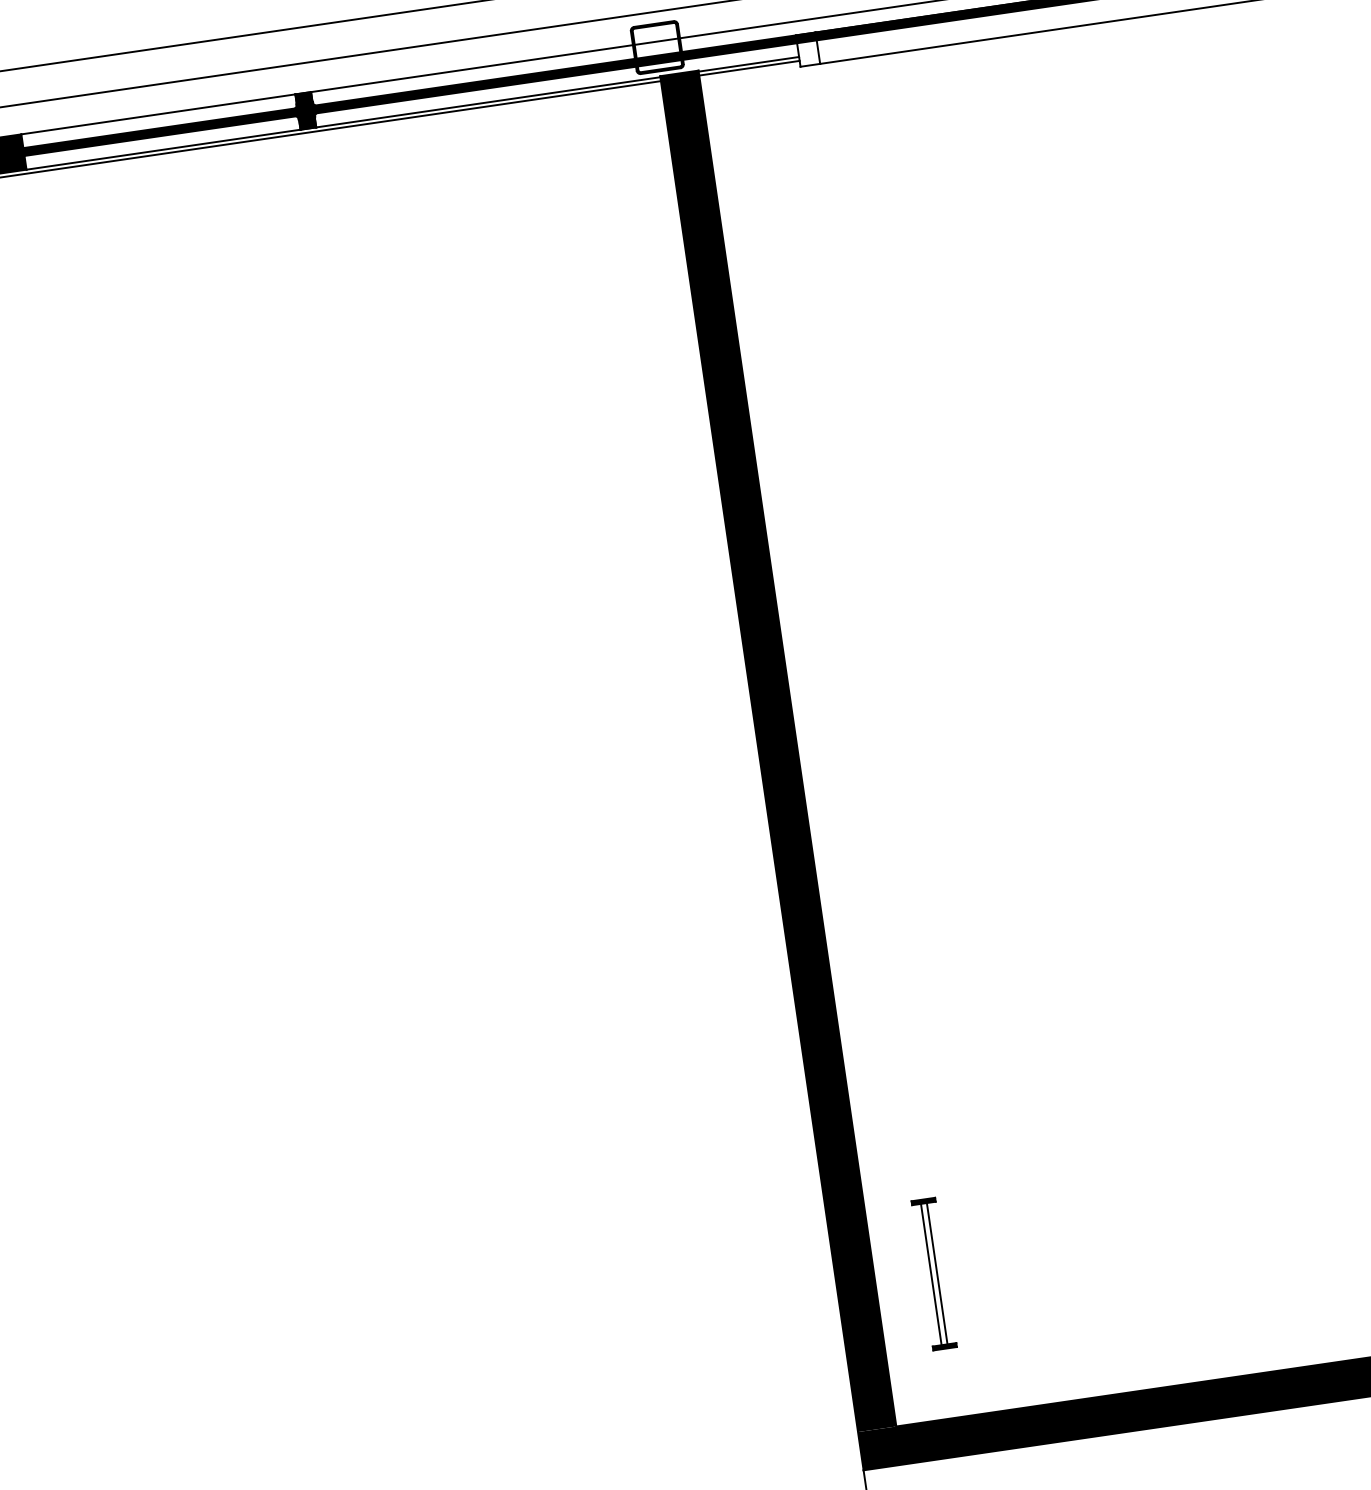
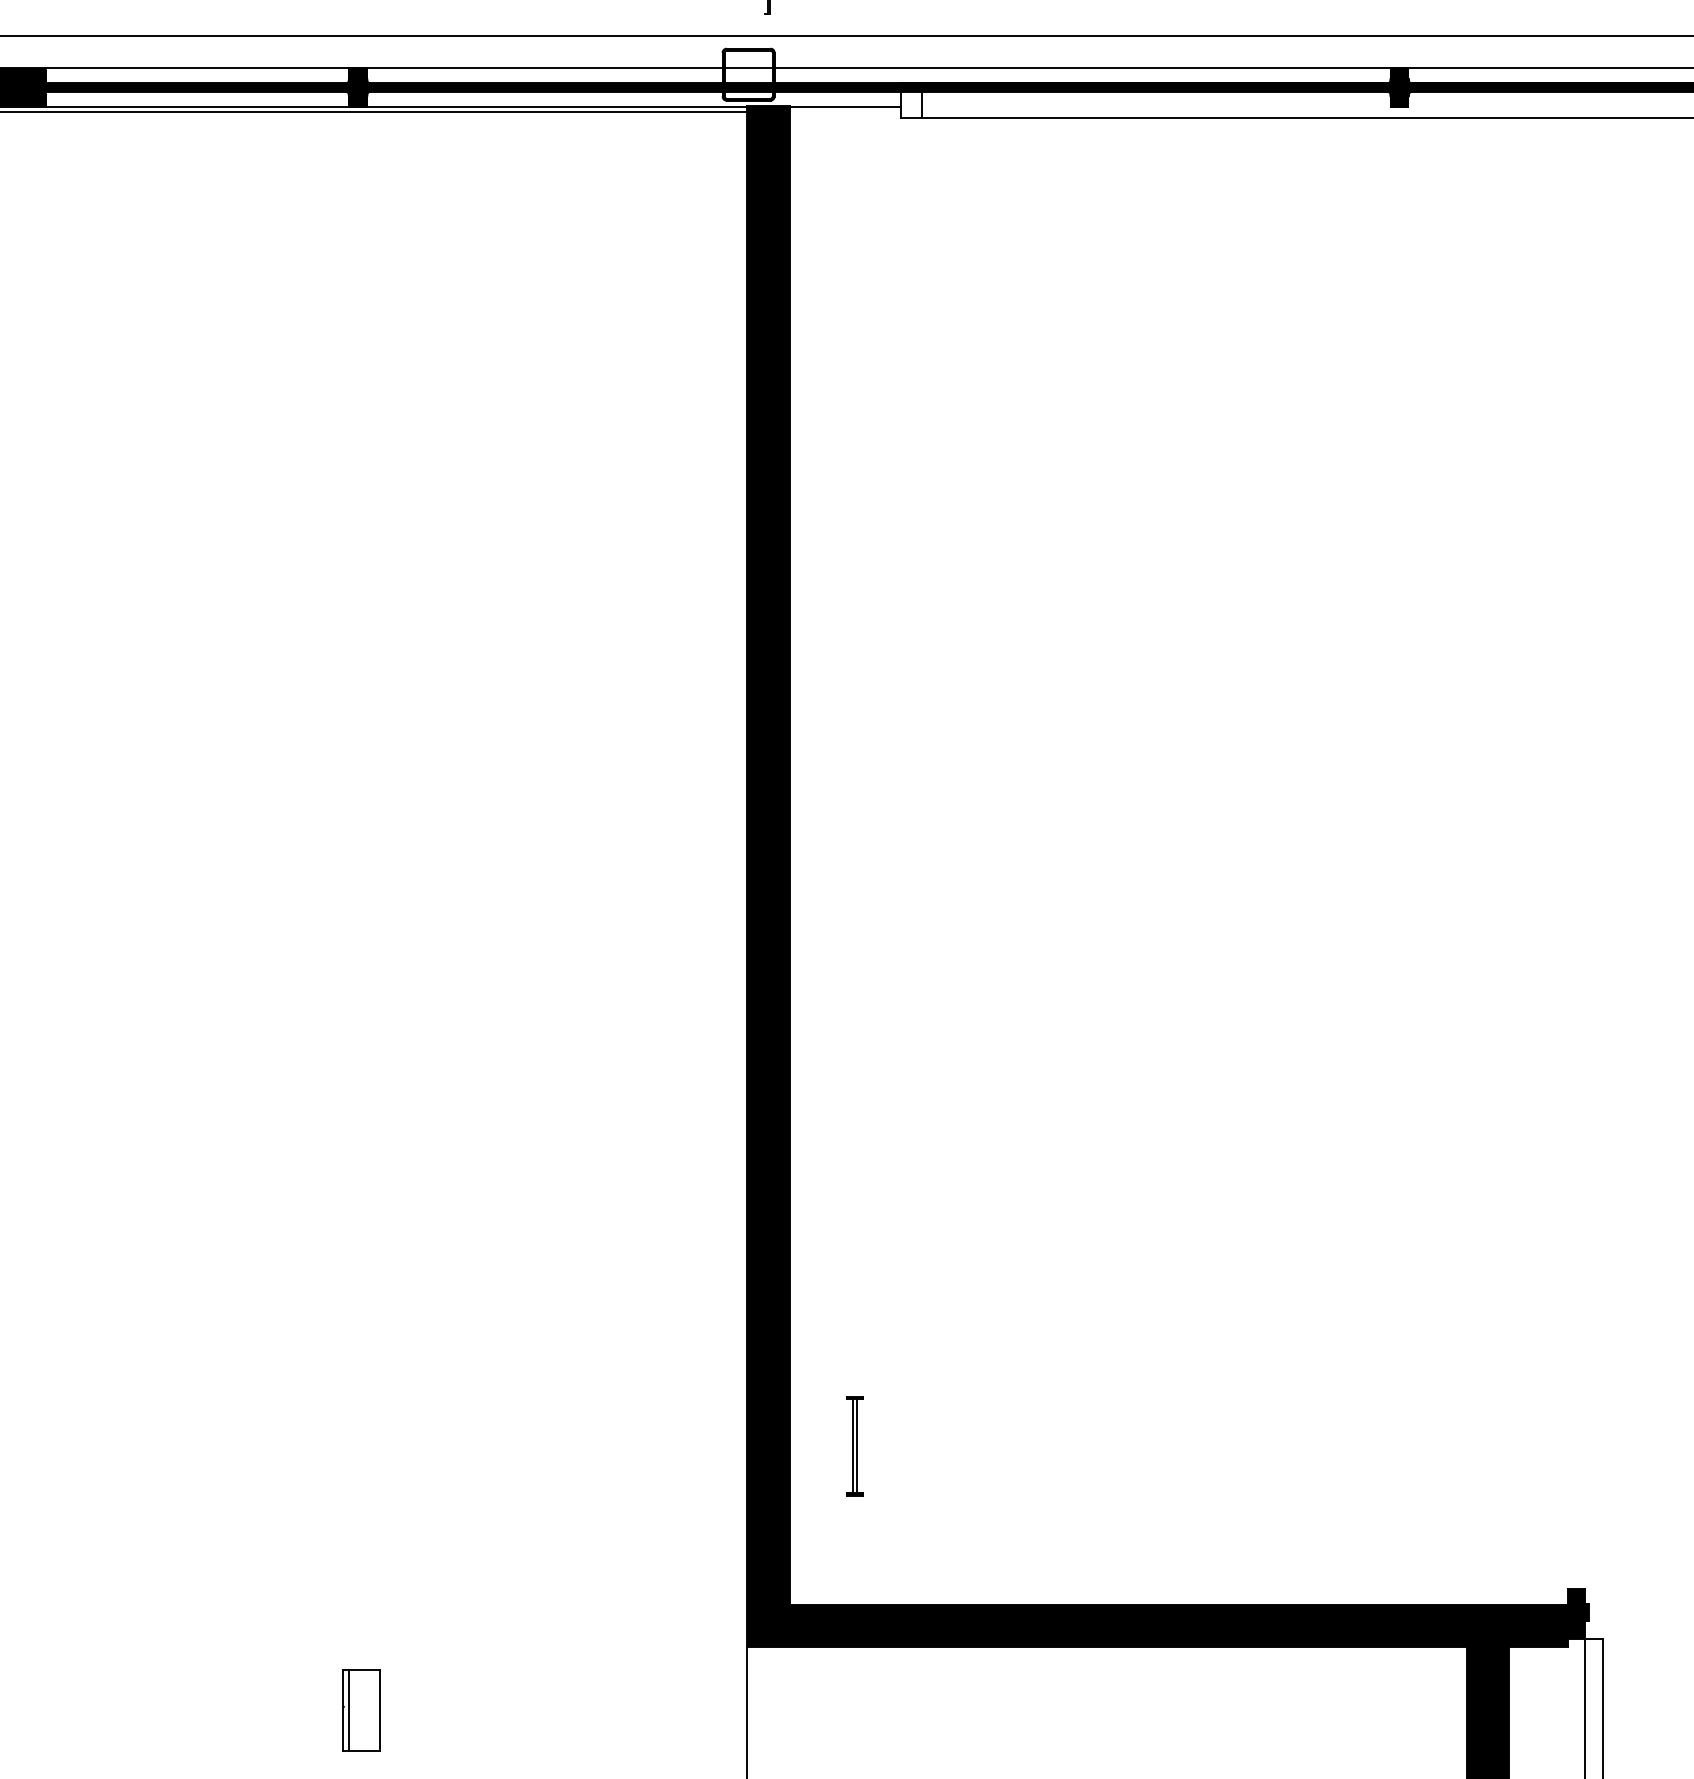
line: (748, 68) -> (844, 111), removed
part: (934, 1274) -> (854, 1446), size x0.6

